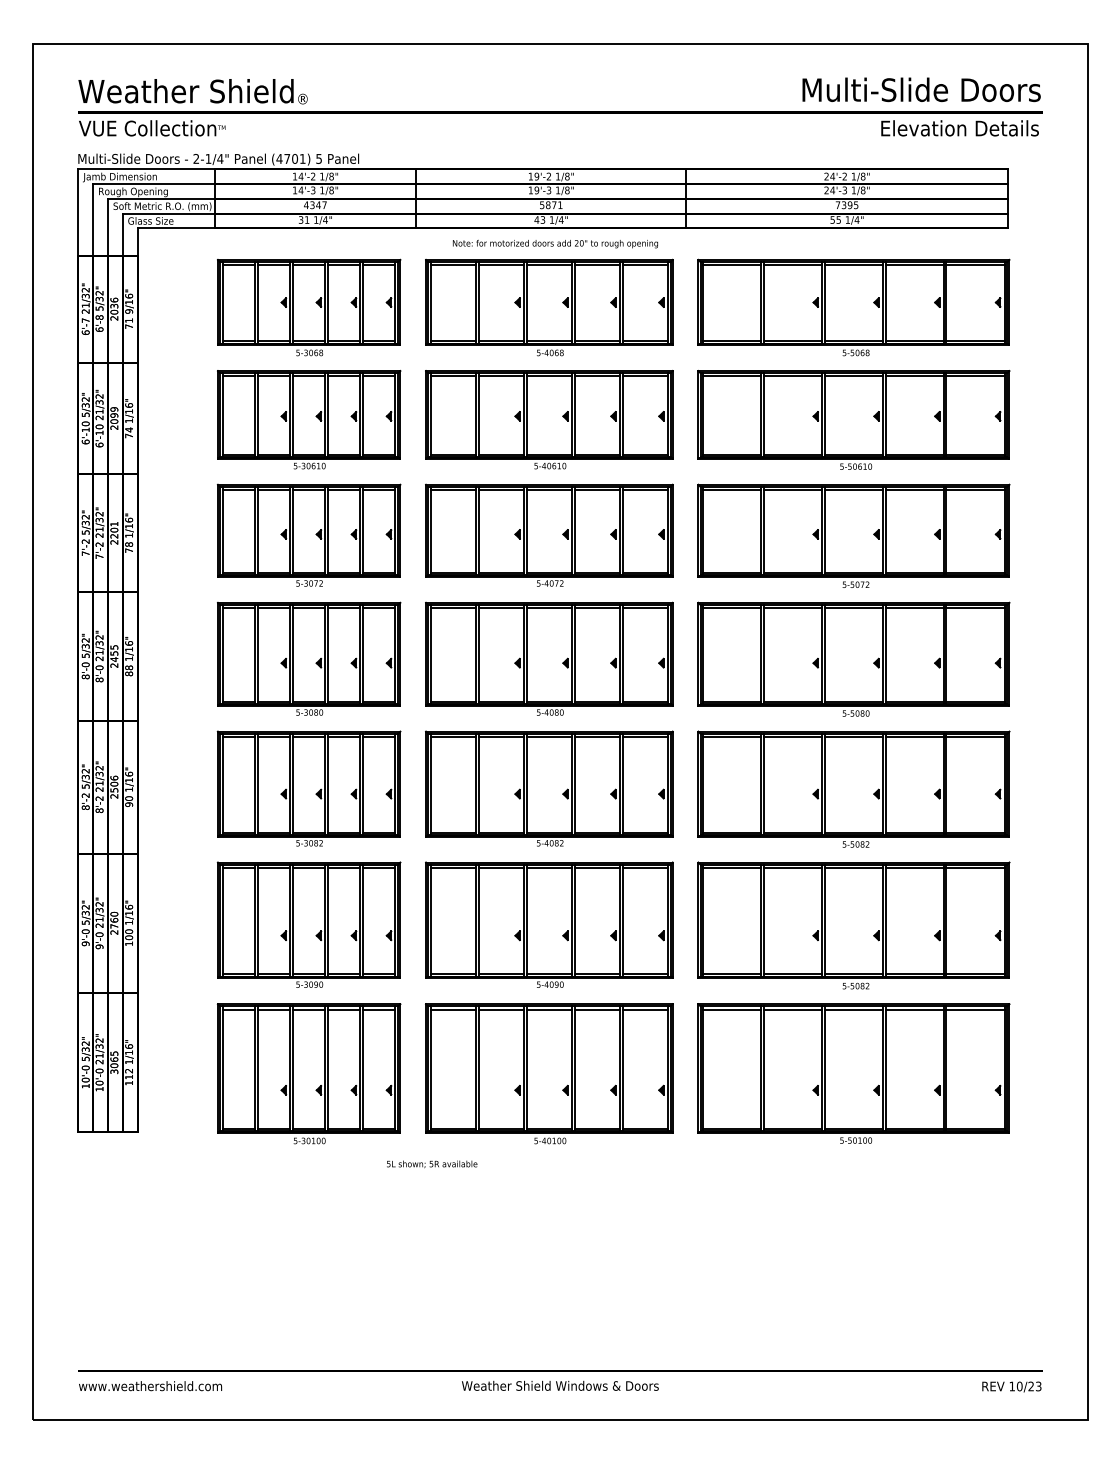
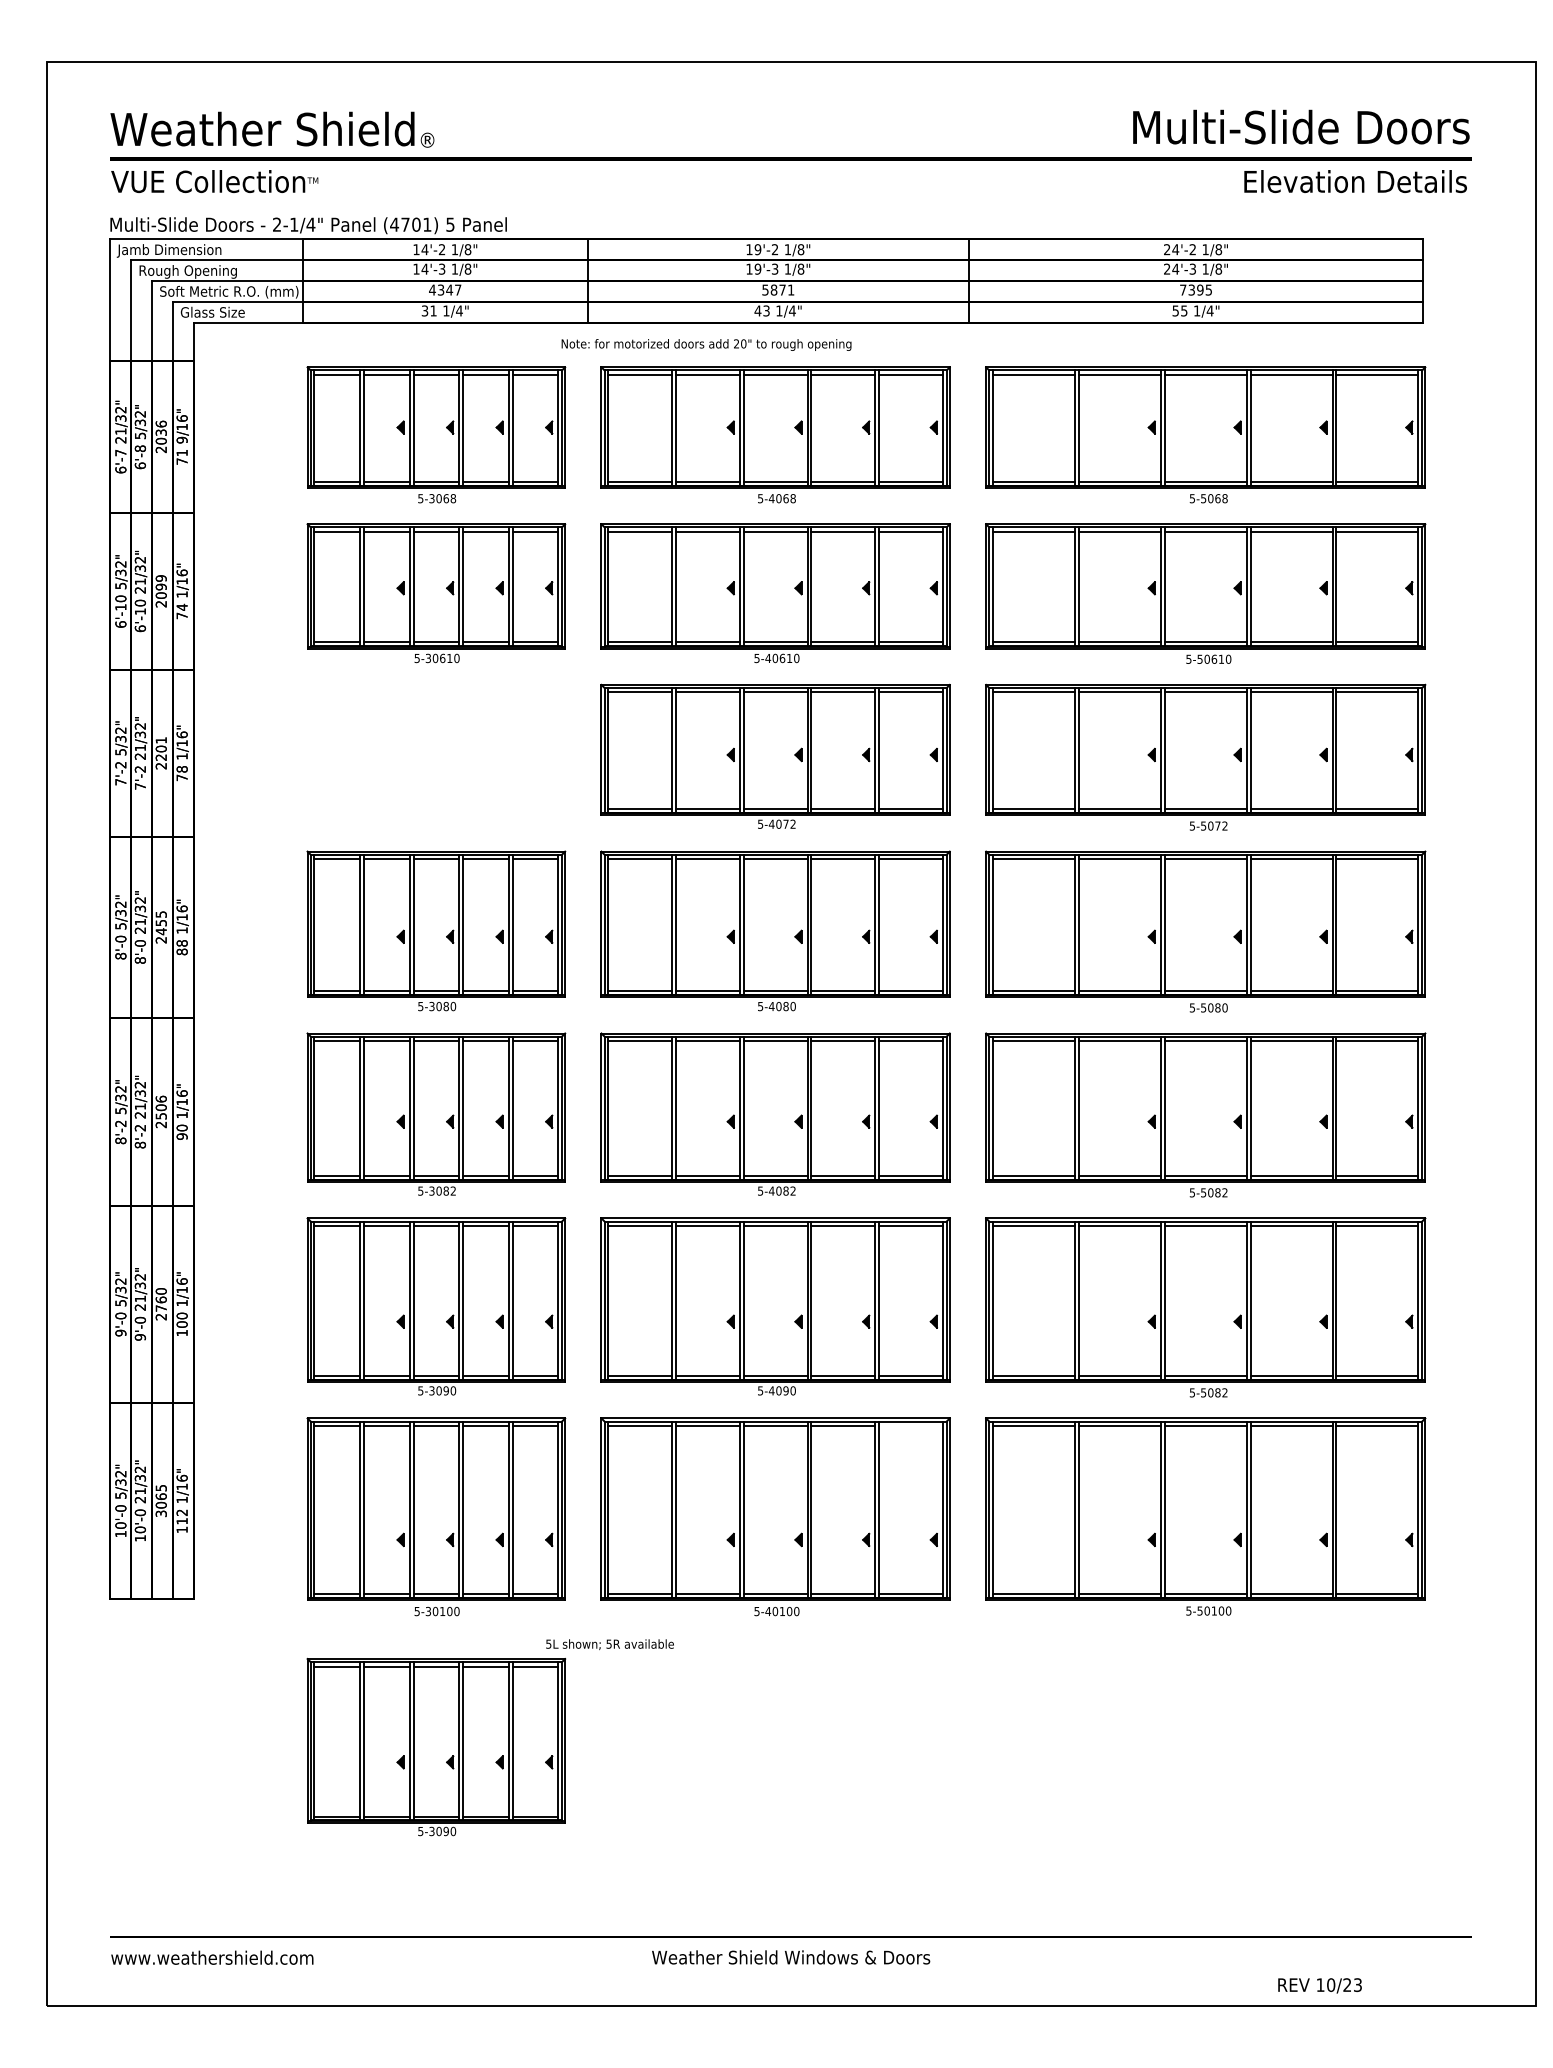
text: (555, 243) -> (706, 344), moved
part: (308, 534) -> (435, 755), removed
line: (644, 1009) -> (909, 1425), removed
part: (308, 1236) -> (435, 1746), added
text: (1011, 1386) -> (1319, 1985), moved

